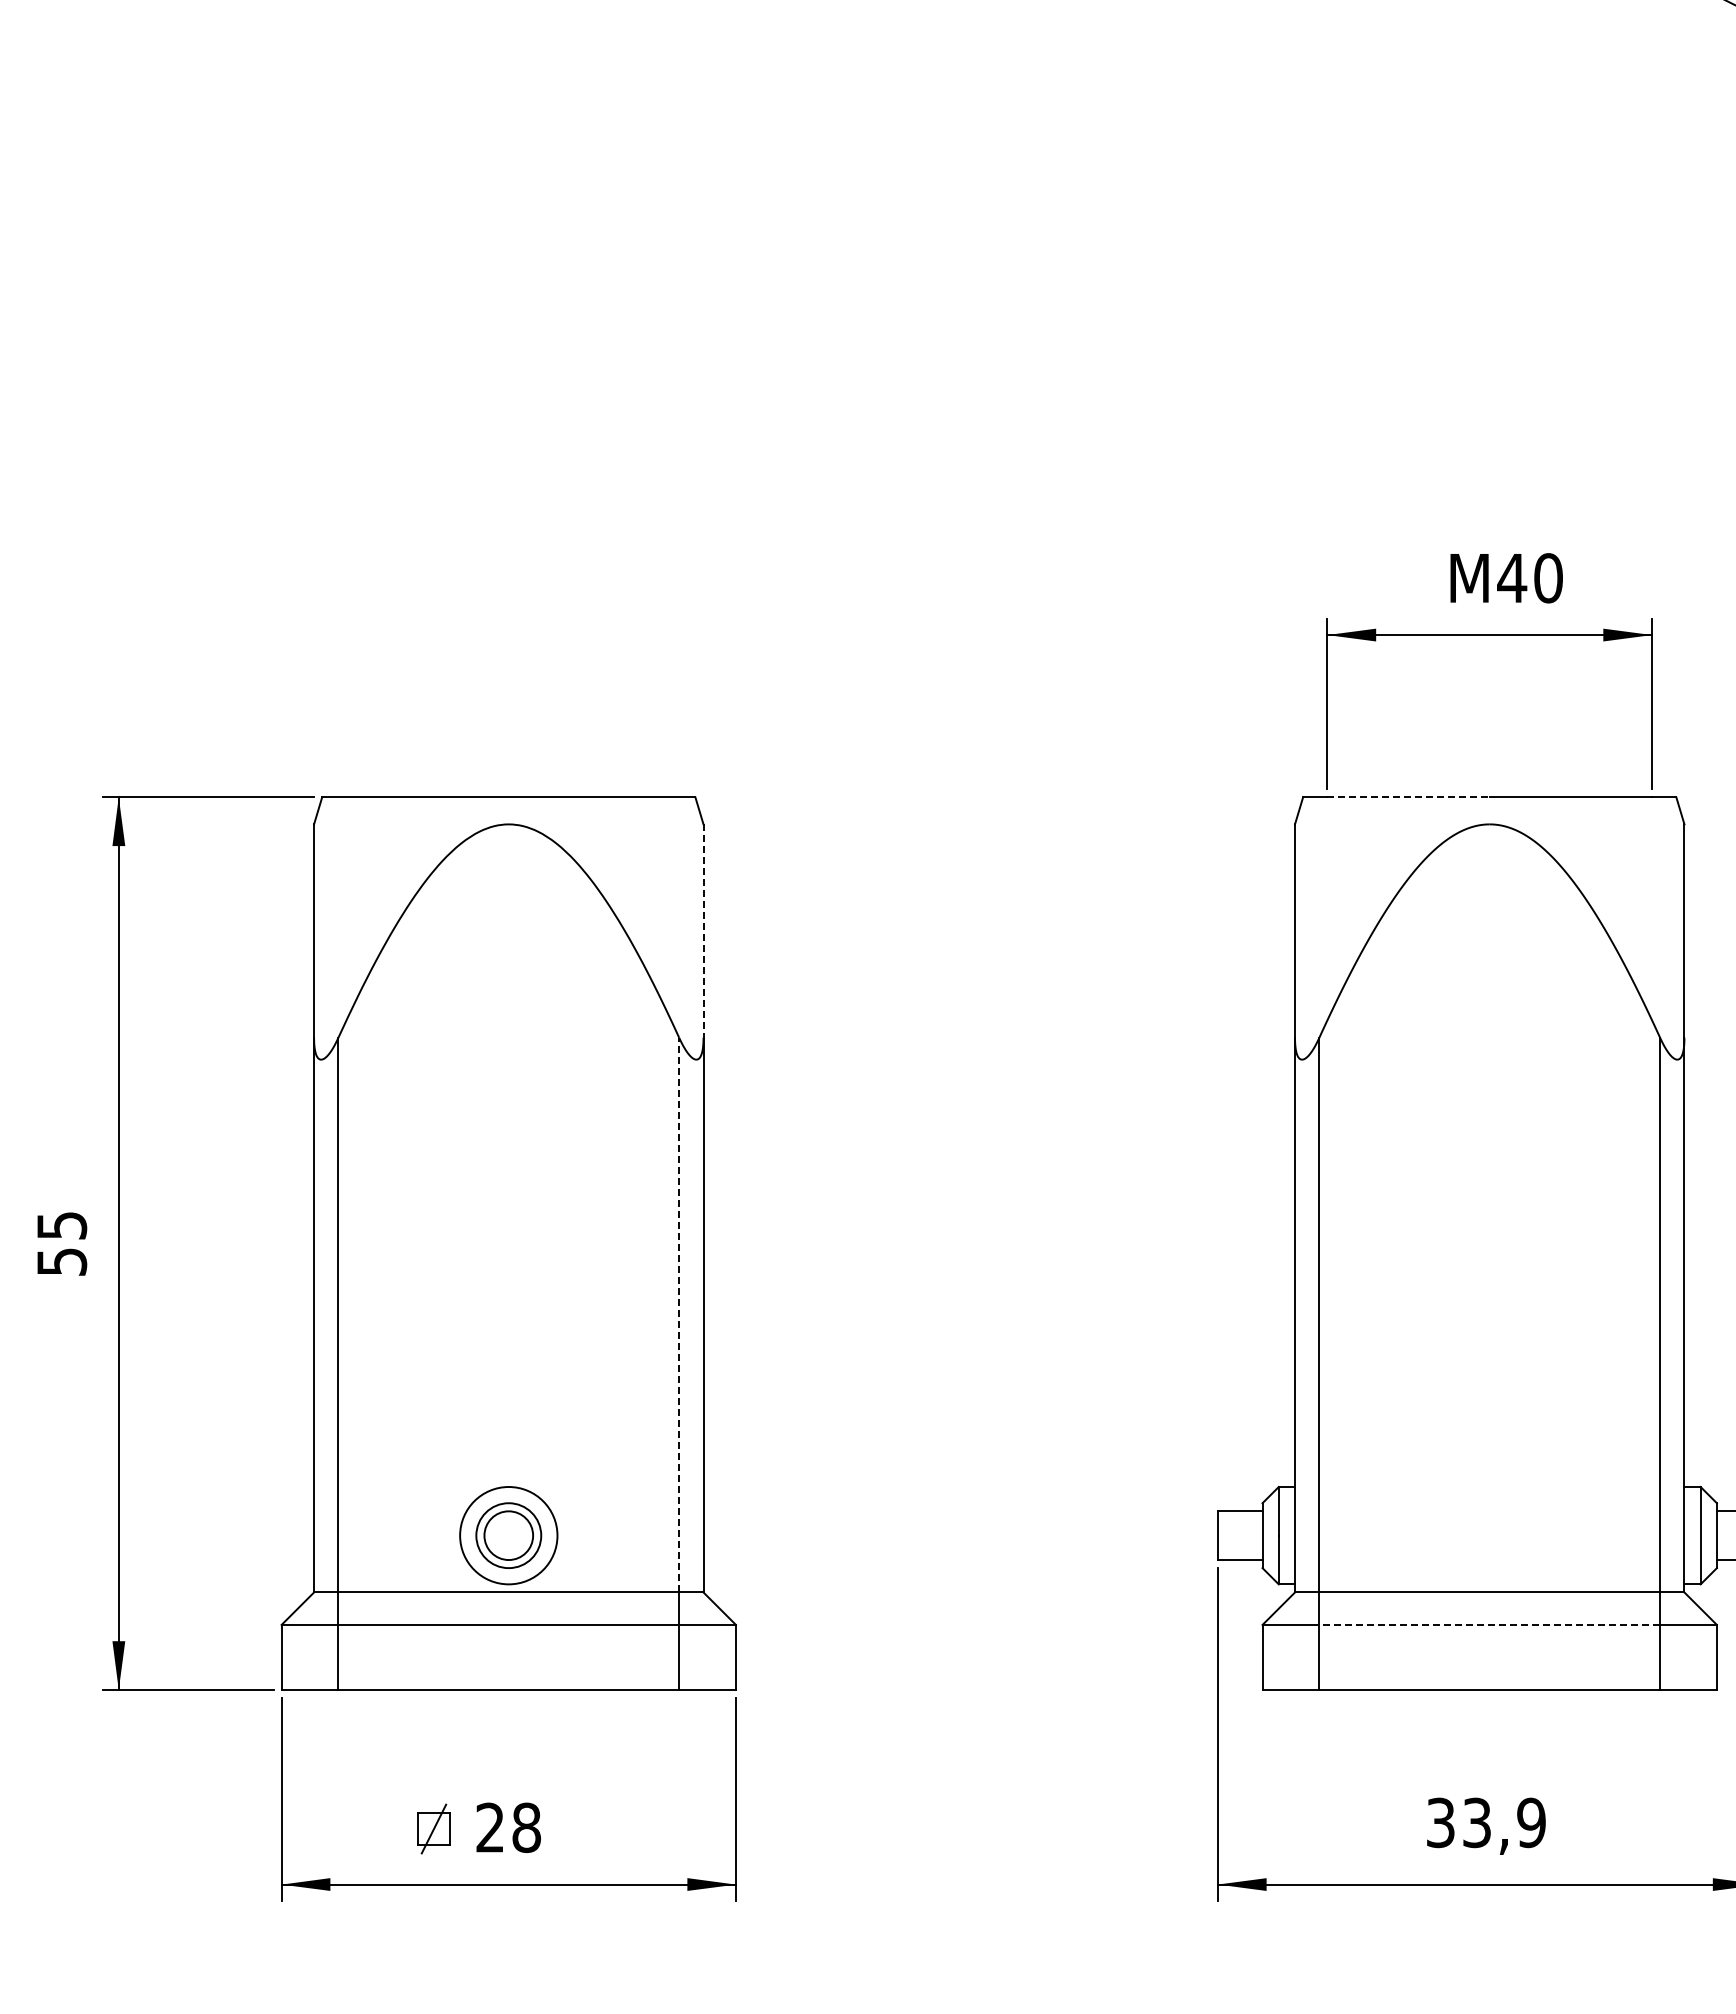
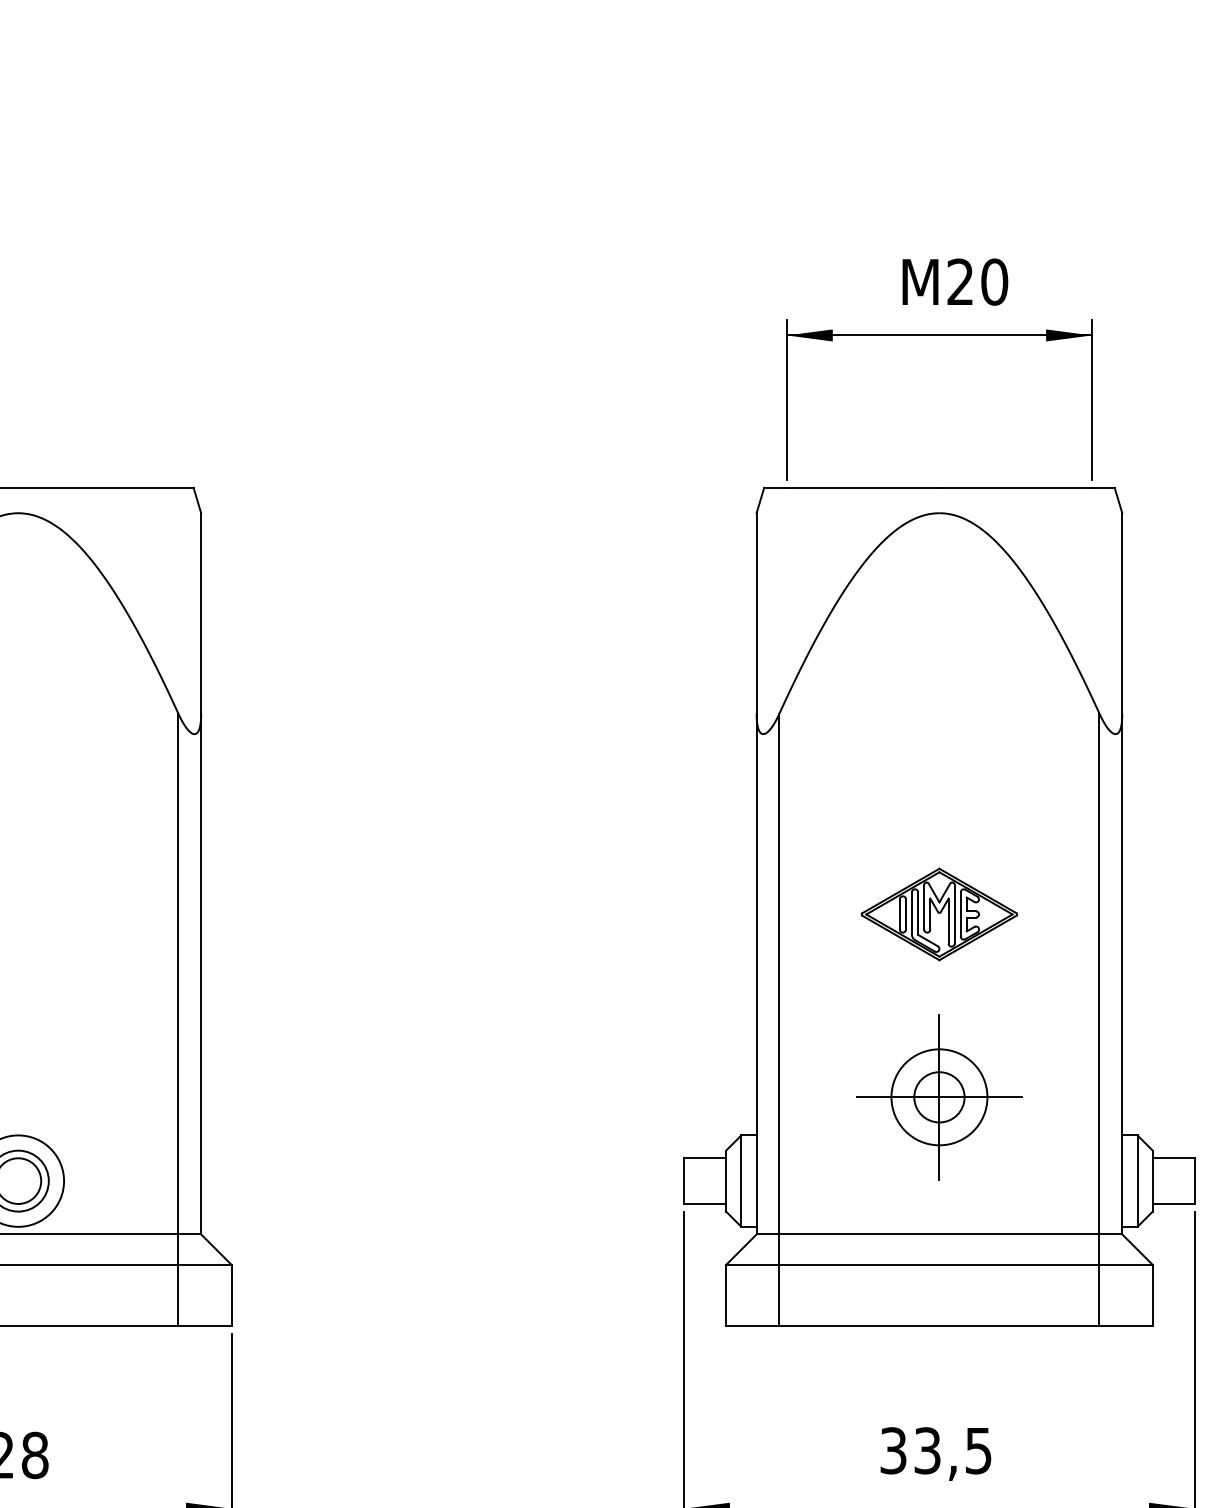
text: (1512, 577) -> (960, 281), 40 -> 20
line: (1409, 797) -> (864, 487), dashed -> solid
line: (703, 931) -> (201, 613), dashed -> solid
part: (1489, 1251) -> (939, 914), added
line: (679, 1314) -> (178, 973), dashed -> solid
part: (1489, 1446) -> (939, 1097), added
line: (1489, 1624) -> (939, 1264), dashed -> solid
text: (1531, 1822) -> (978, 1450), 33,9 -> 33,5

